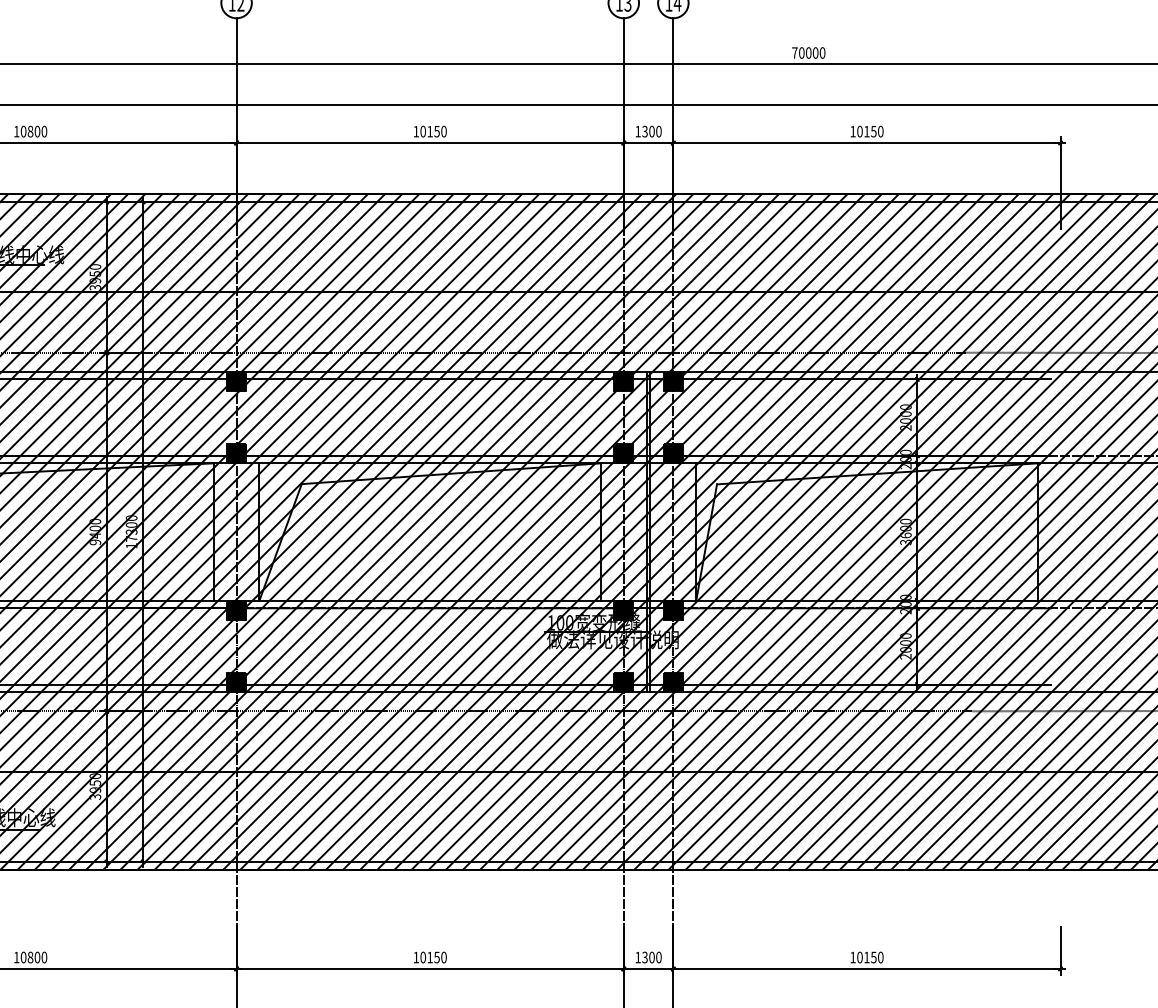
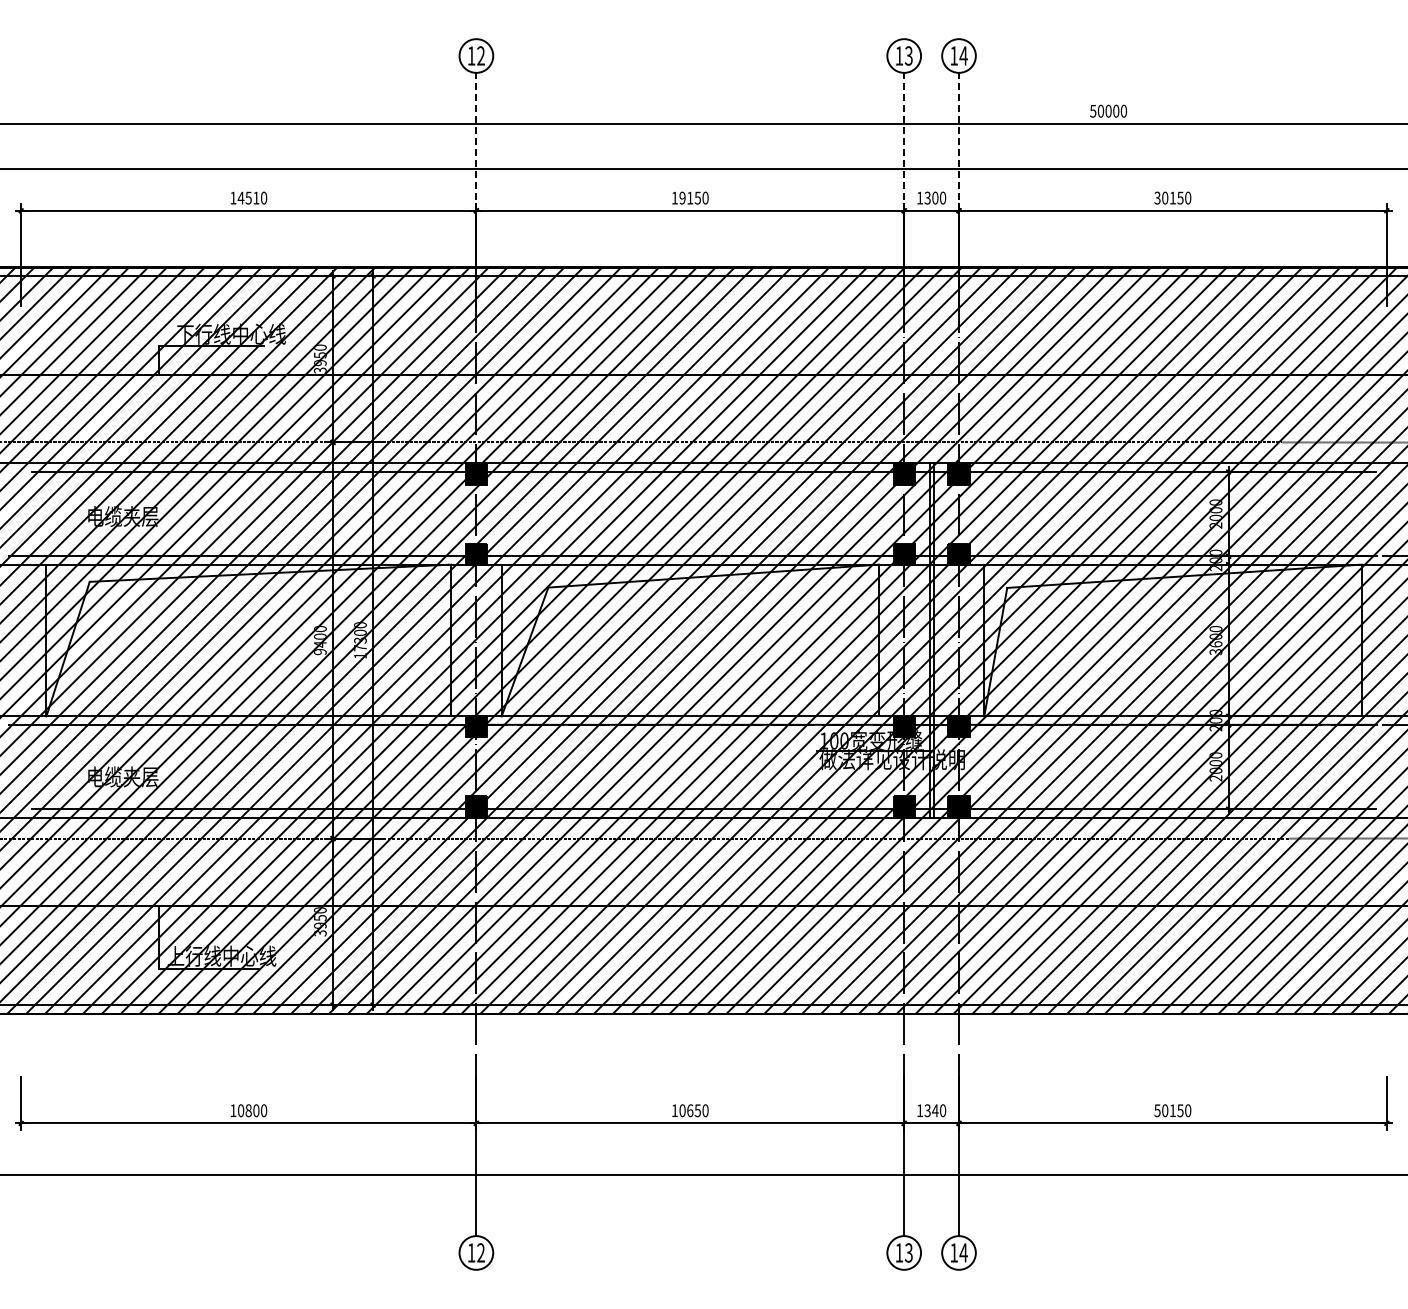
text: (795, 53) -> (1093, 111), 70000 -> 50000
line: (236, 80) -> (476, 141), solid -> dashed
line: (624, 80) -> (904, 141), solid -> dashed
line: (673, 80) -> (959, 141), solid -> dashed
text: (30, 131) -> (248, 197), 10800 -> 14510
text: (423, 131) -> (682, 197), 10150 -> 19150
text: (853, 131) -> (1157, 197), 10150 -> 30150
text: (430, 957) -> (690, 1110), 10150 -> 10650
text: (652, 957) -> (935, 1110), 1300 -> 1340
text: (853, 957) -> (1157, 1110), 10150 -> 50150

